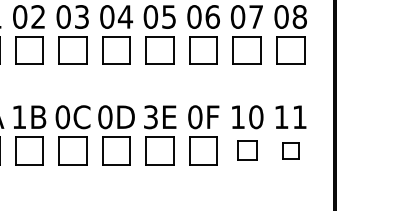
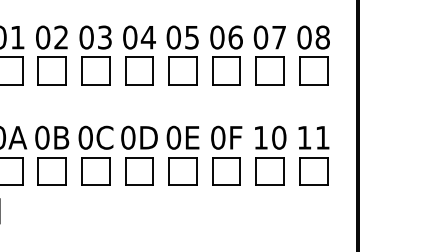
text: (19, 116) -> (42, 137), 1B -> 0B
text: (150, 116) -> (173, 137), 3E -> 0E
part: (246, 150) -> (269, 171), size x1.43
part: (290, 150) -> (313, 171), size x1.67

